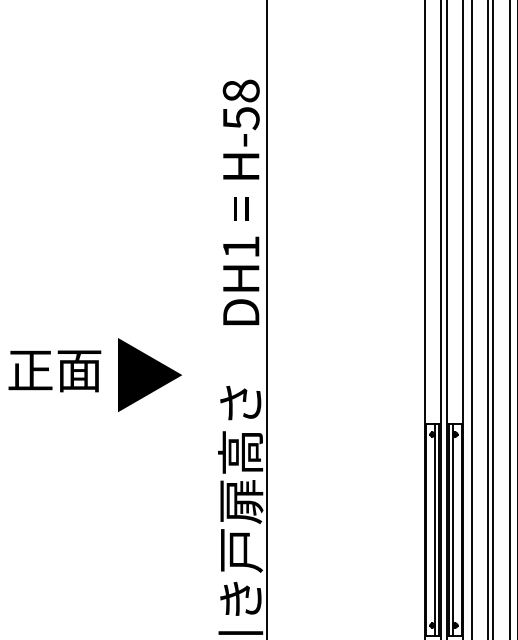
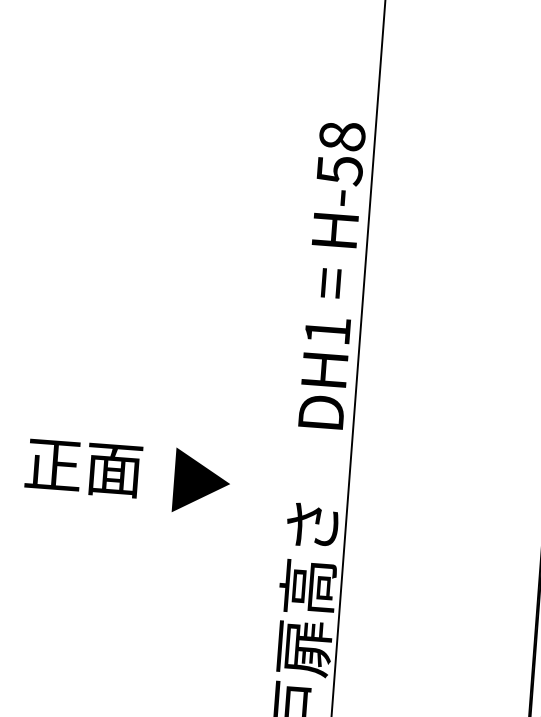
part: (149, 374) -> (201, 481), size x0.7

